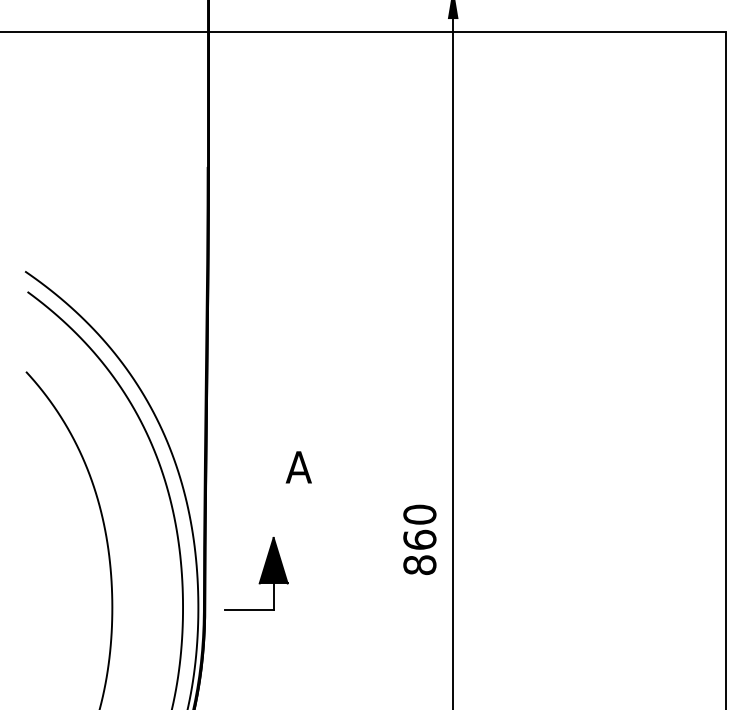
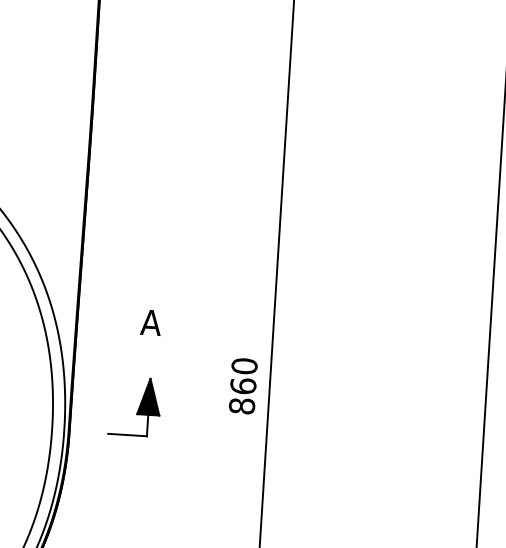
part: (256, 573) -> (135, 406), moved

